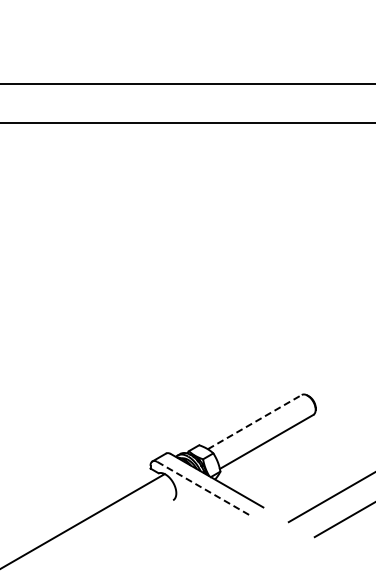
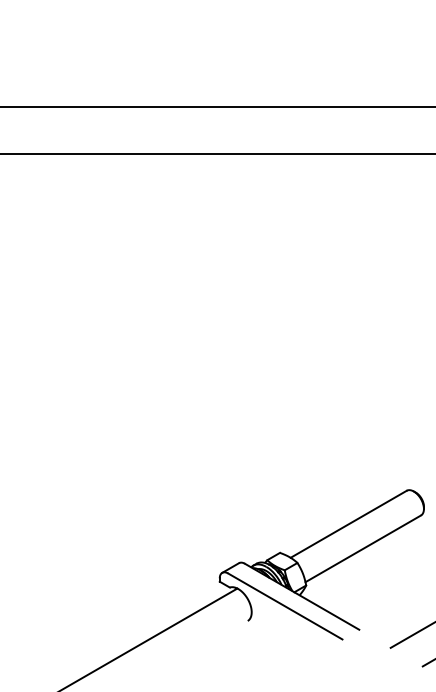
line: (255, 421) -> (349, 523), dashed -> solid
line: (203, 488) -> (285, 606), dashed -> solid

